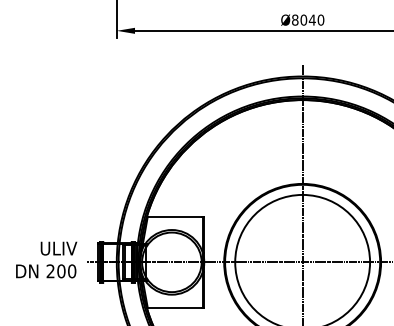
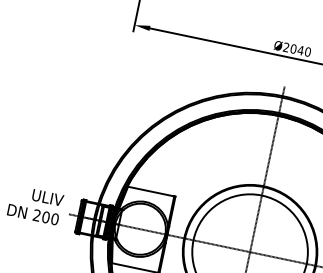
text: (295, 19) -> (286, 47), Ø8040 -> Ø2040

